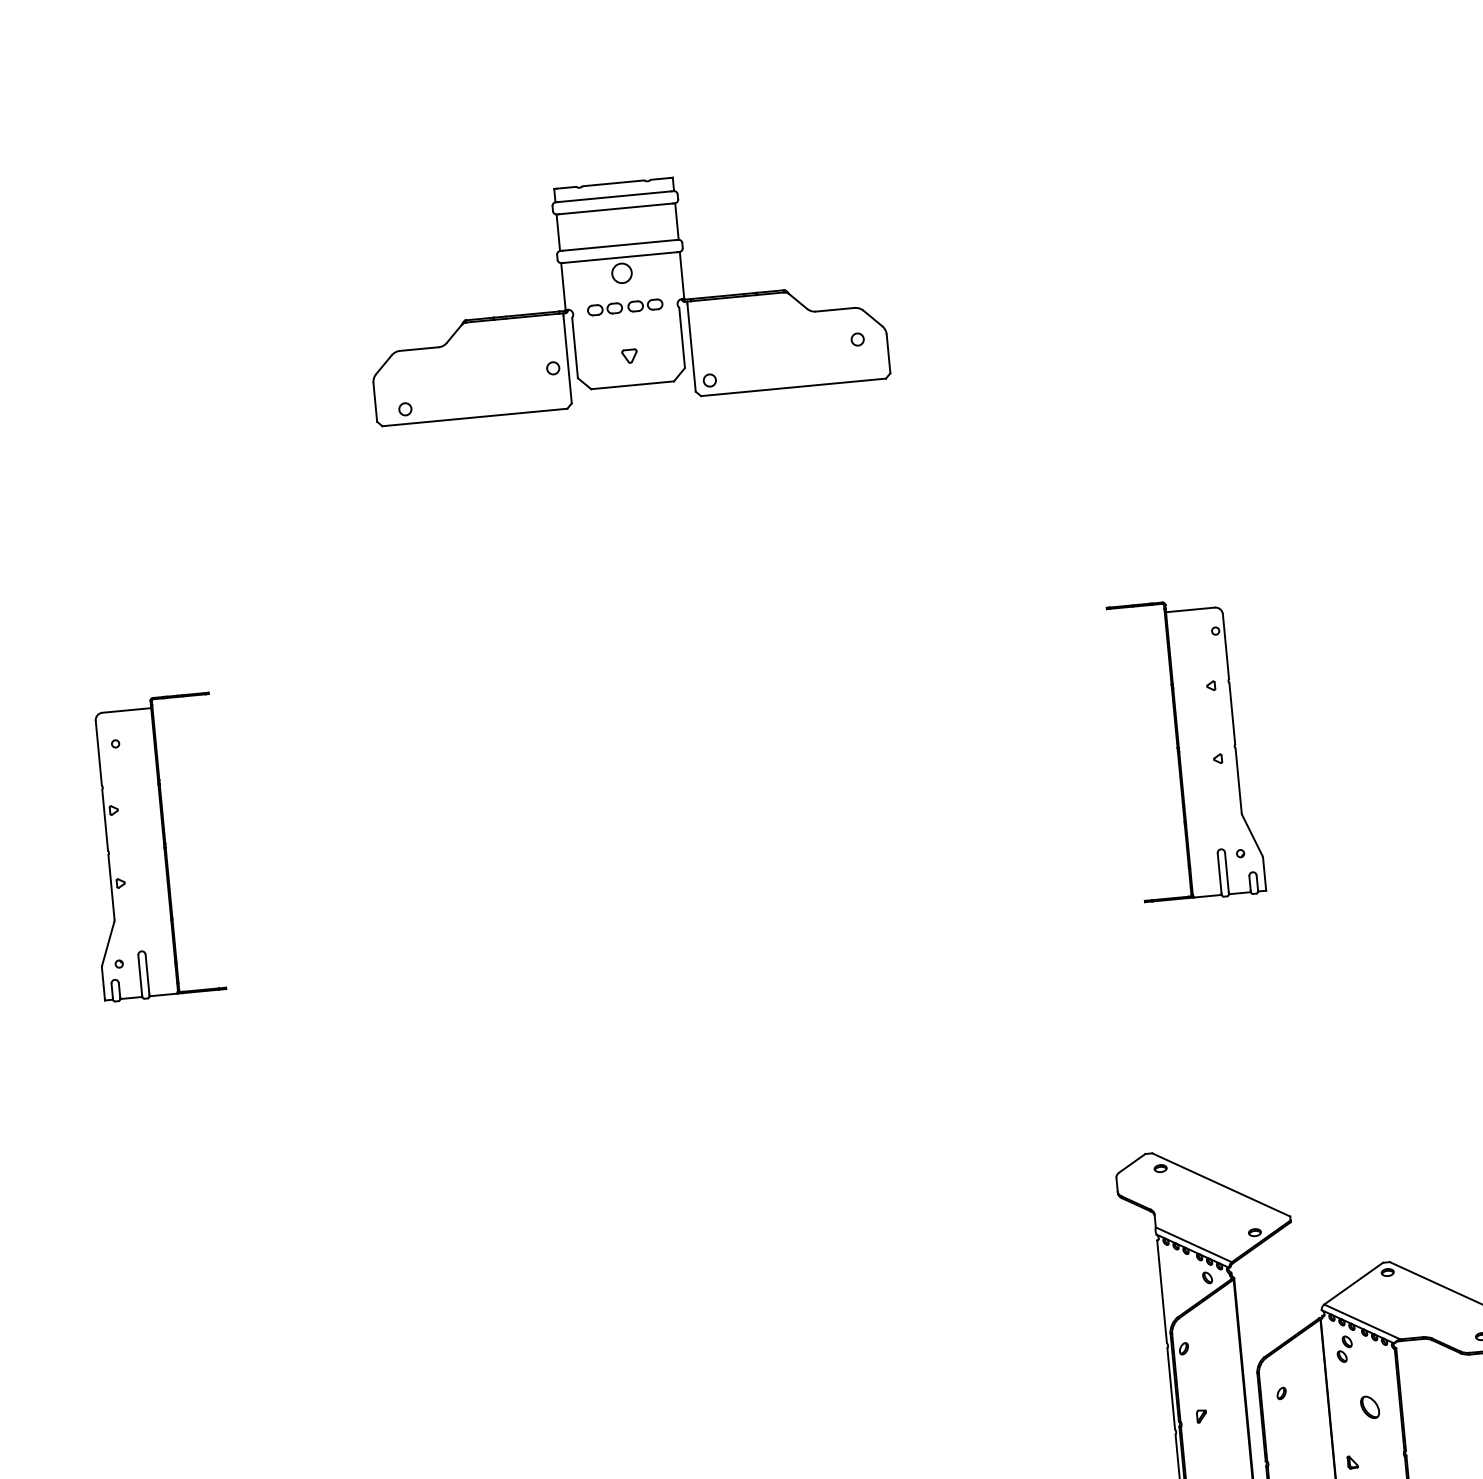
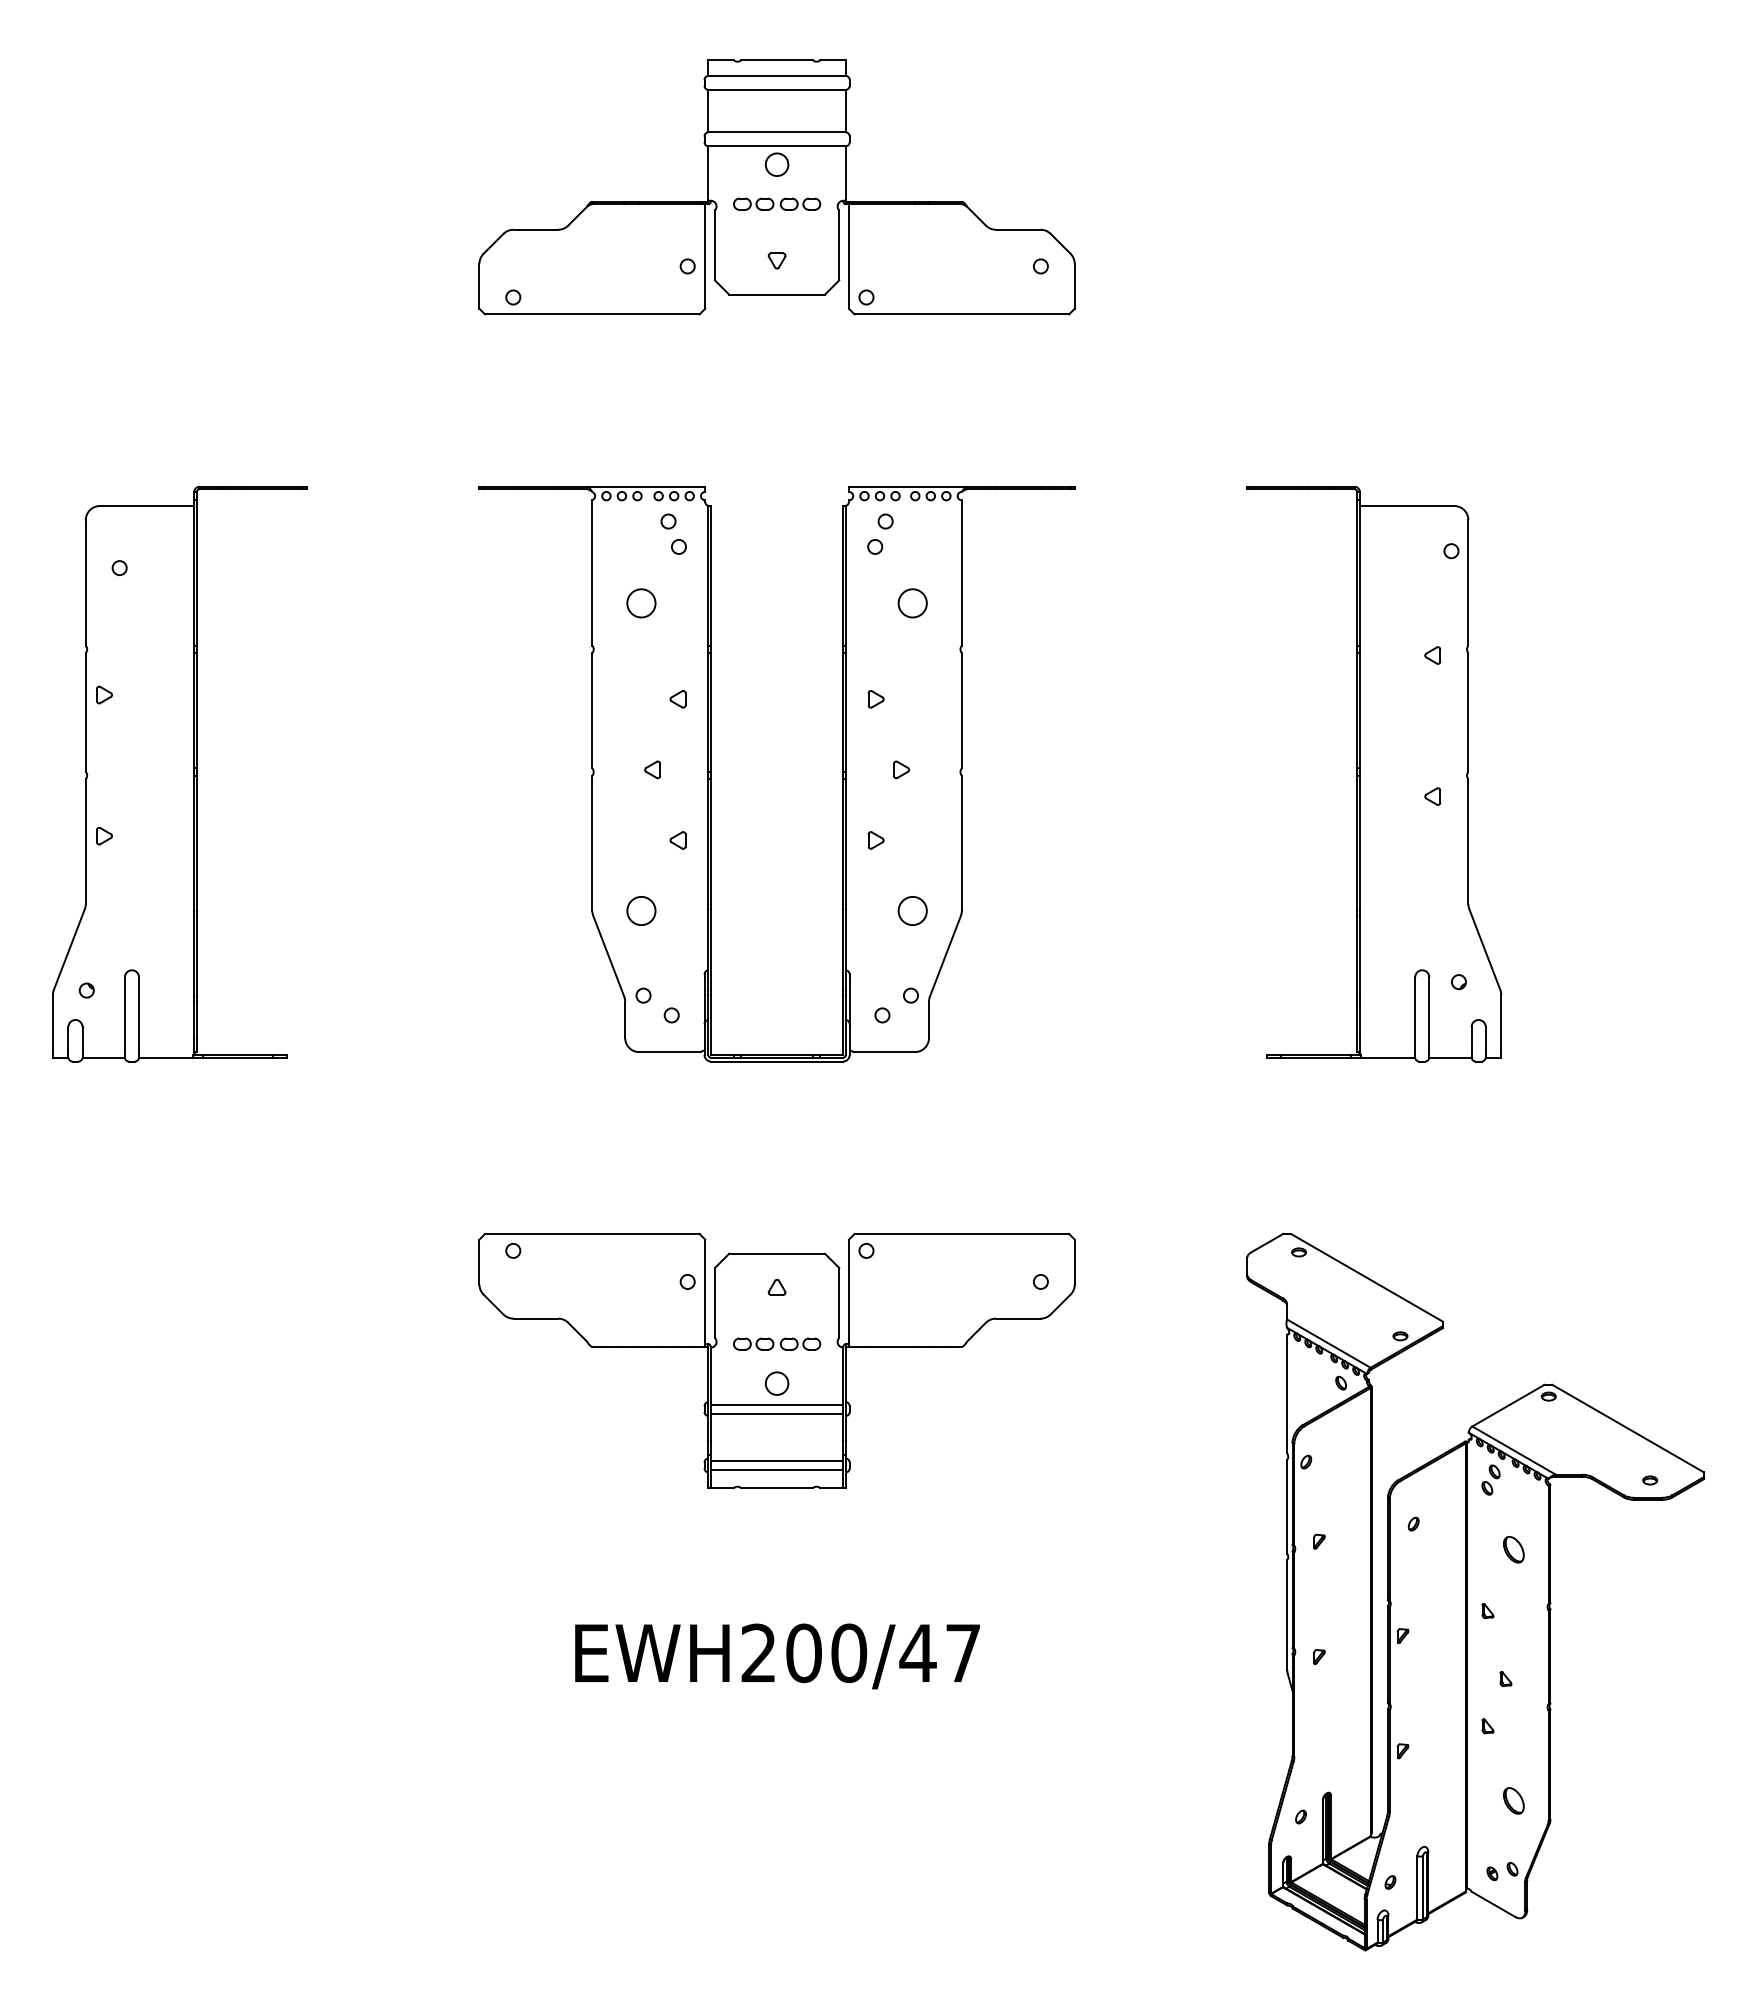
part: (1186, 750) -> (1374, 774), size x1.67
part: (615, 804) -> (711, 774), added
part: (156, 847) -> (179, 774), size x1.67
part: (718, 1304) -> (776, 1360), added

